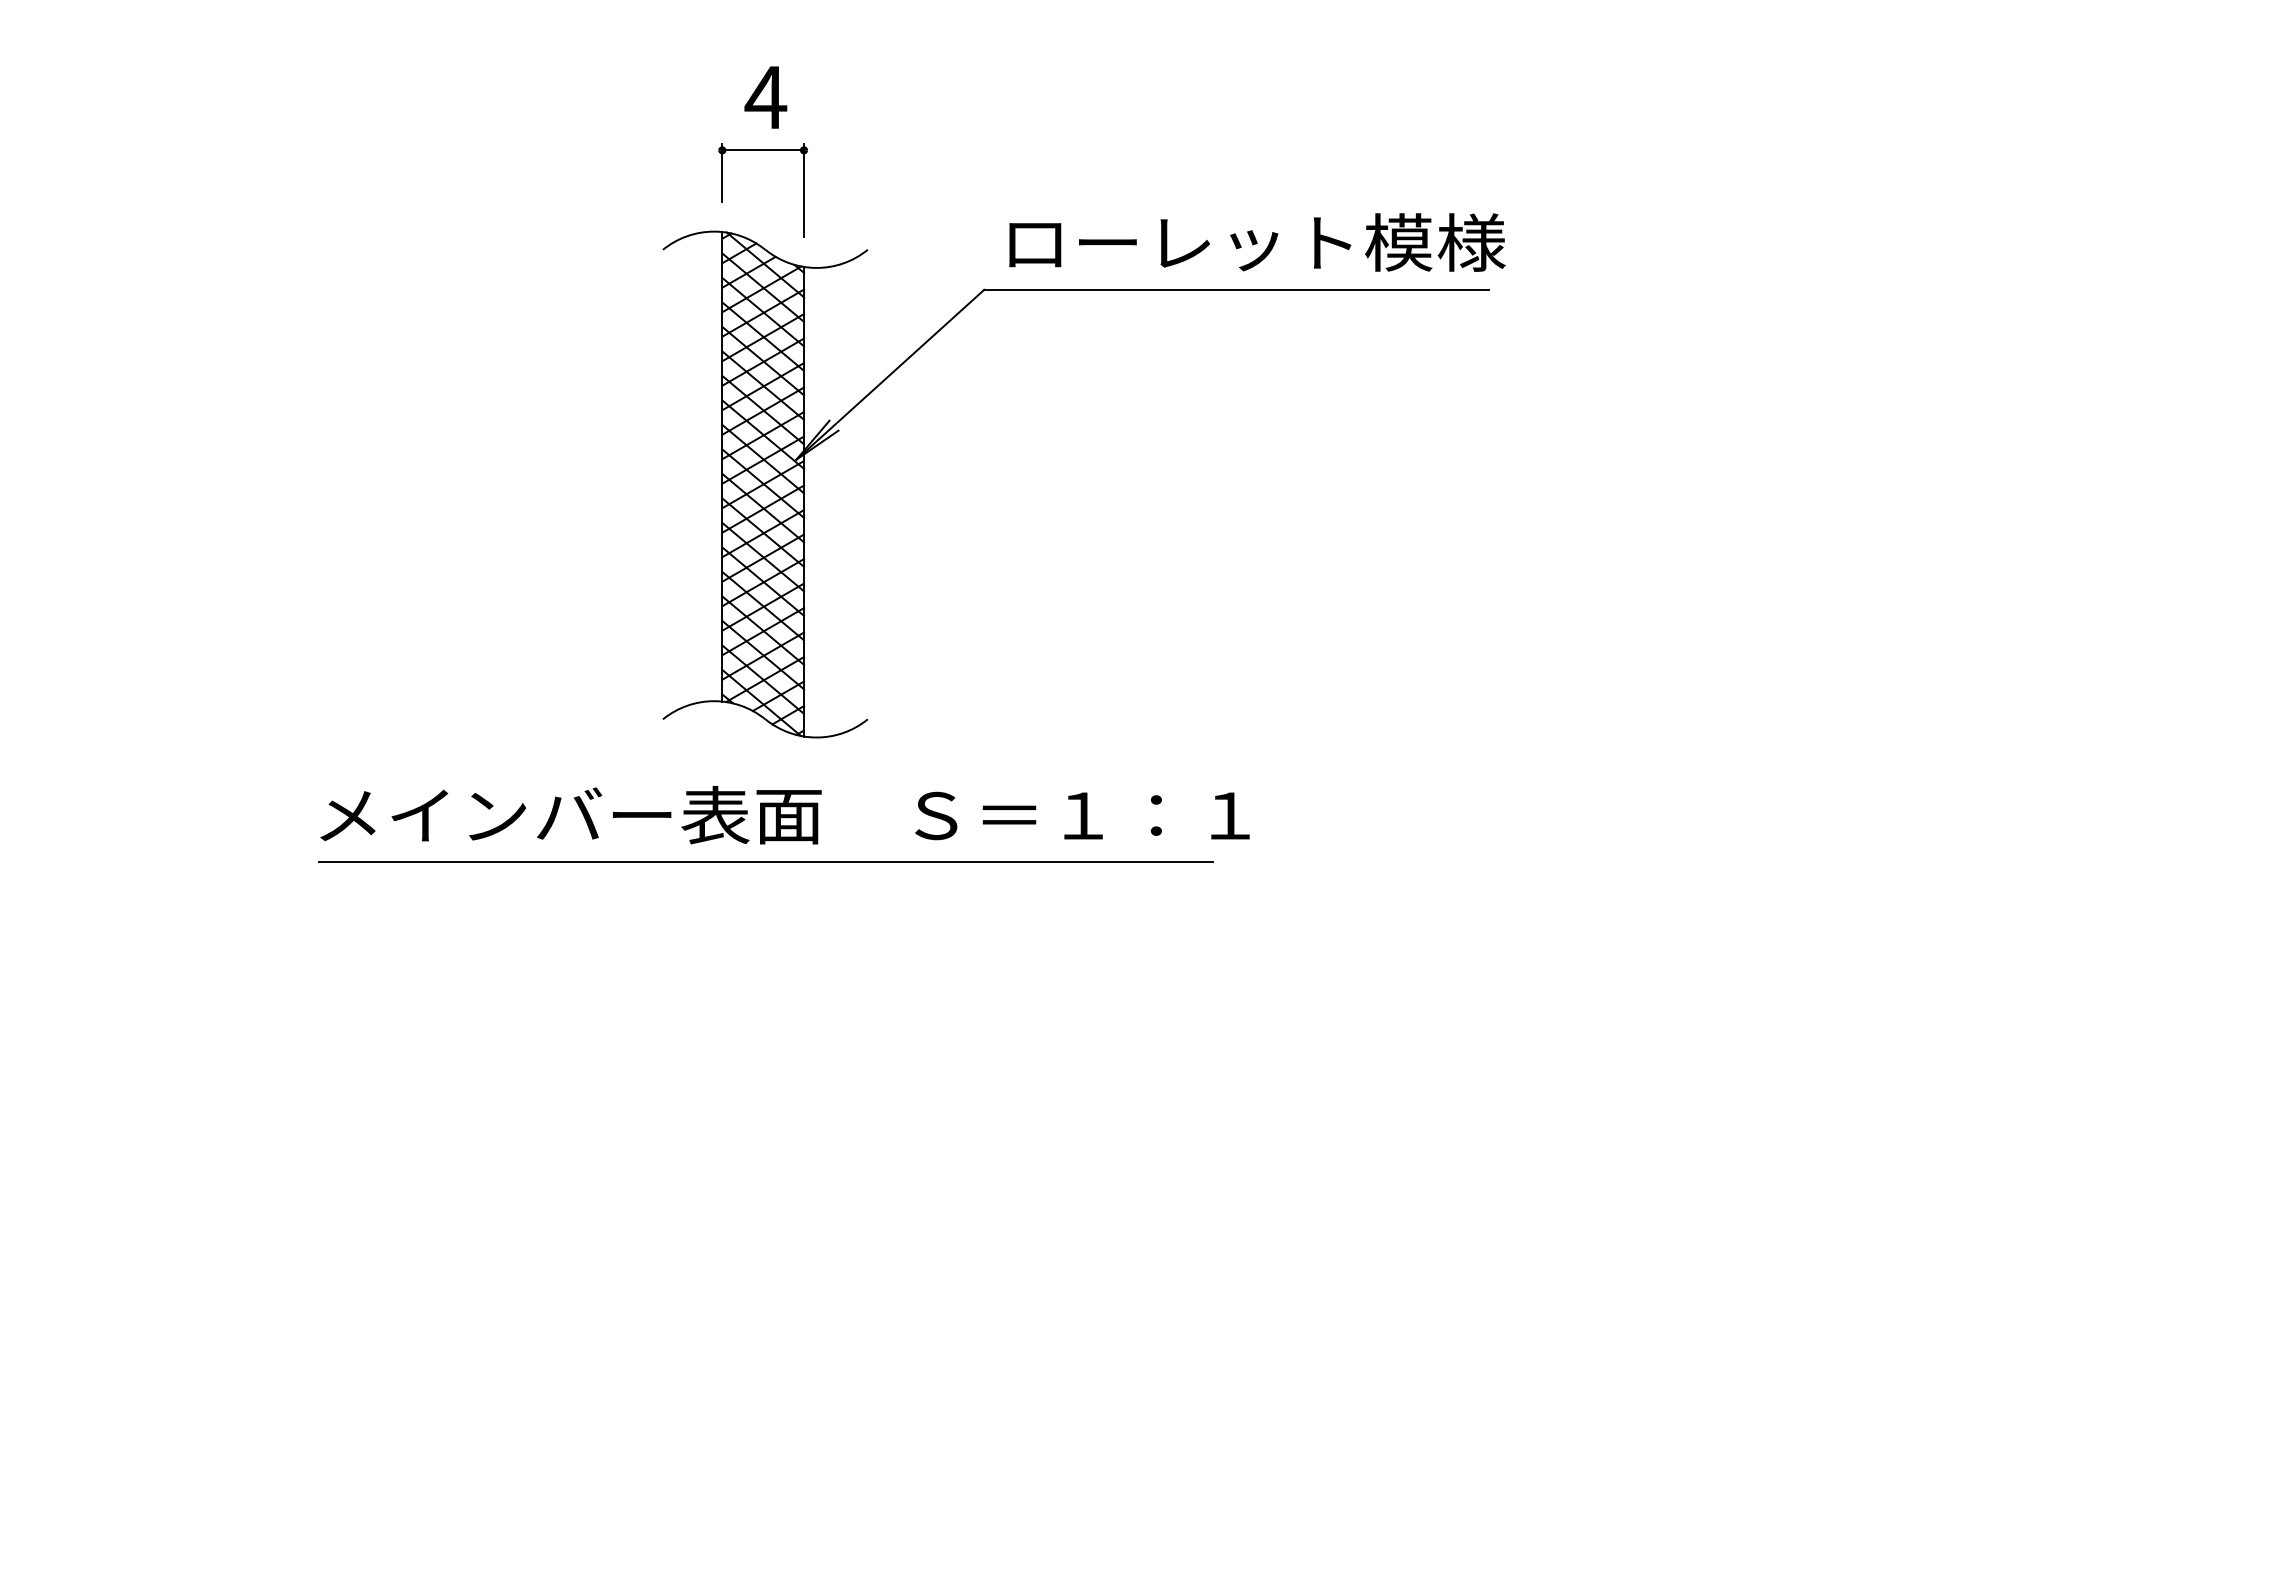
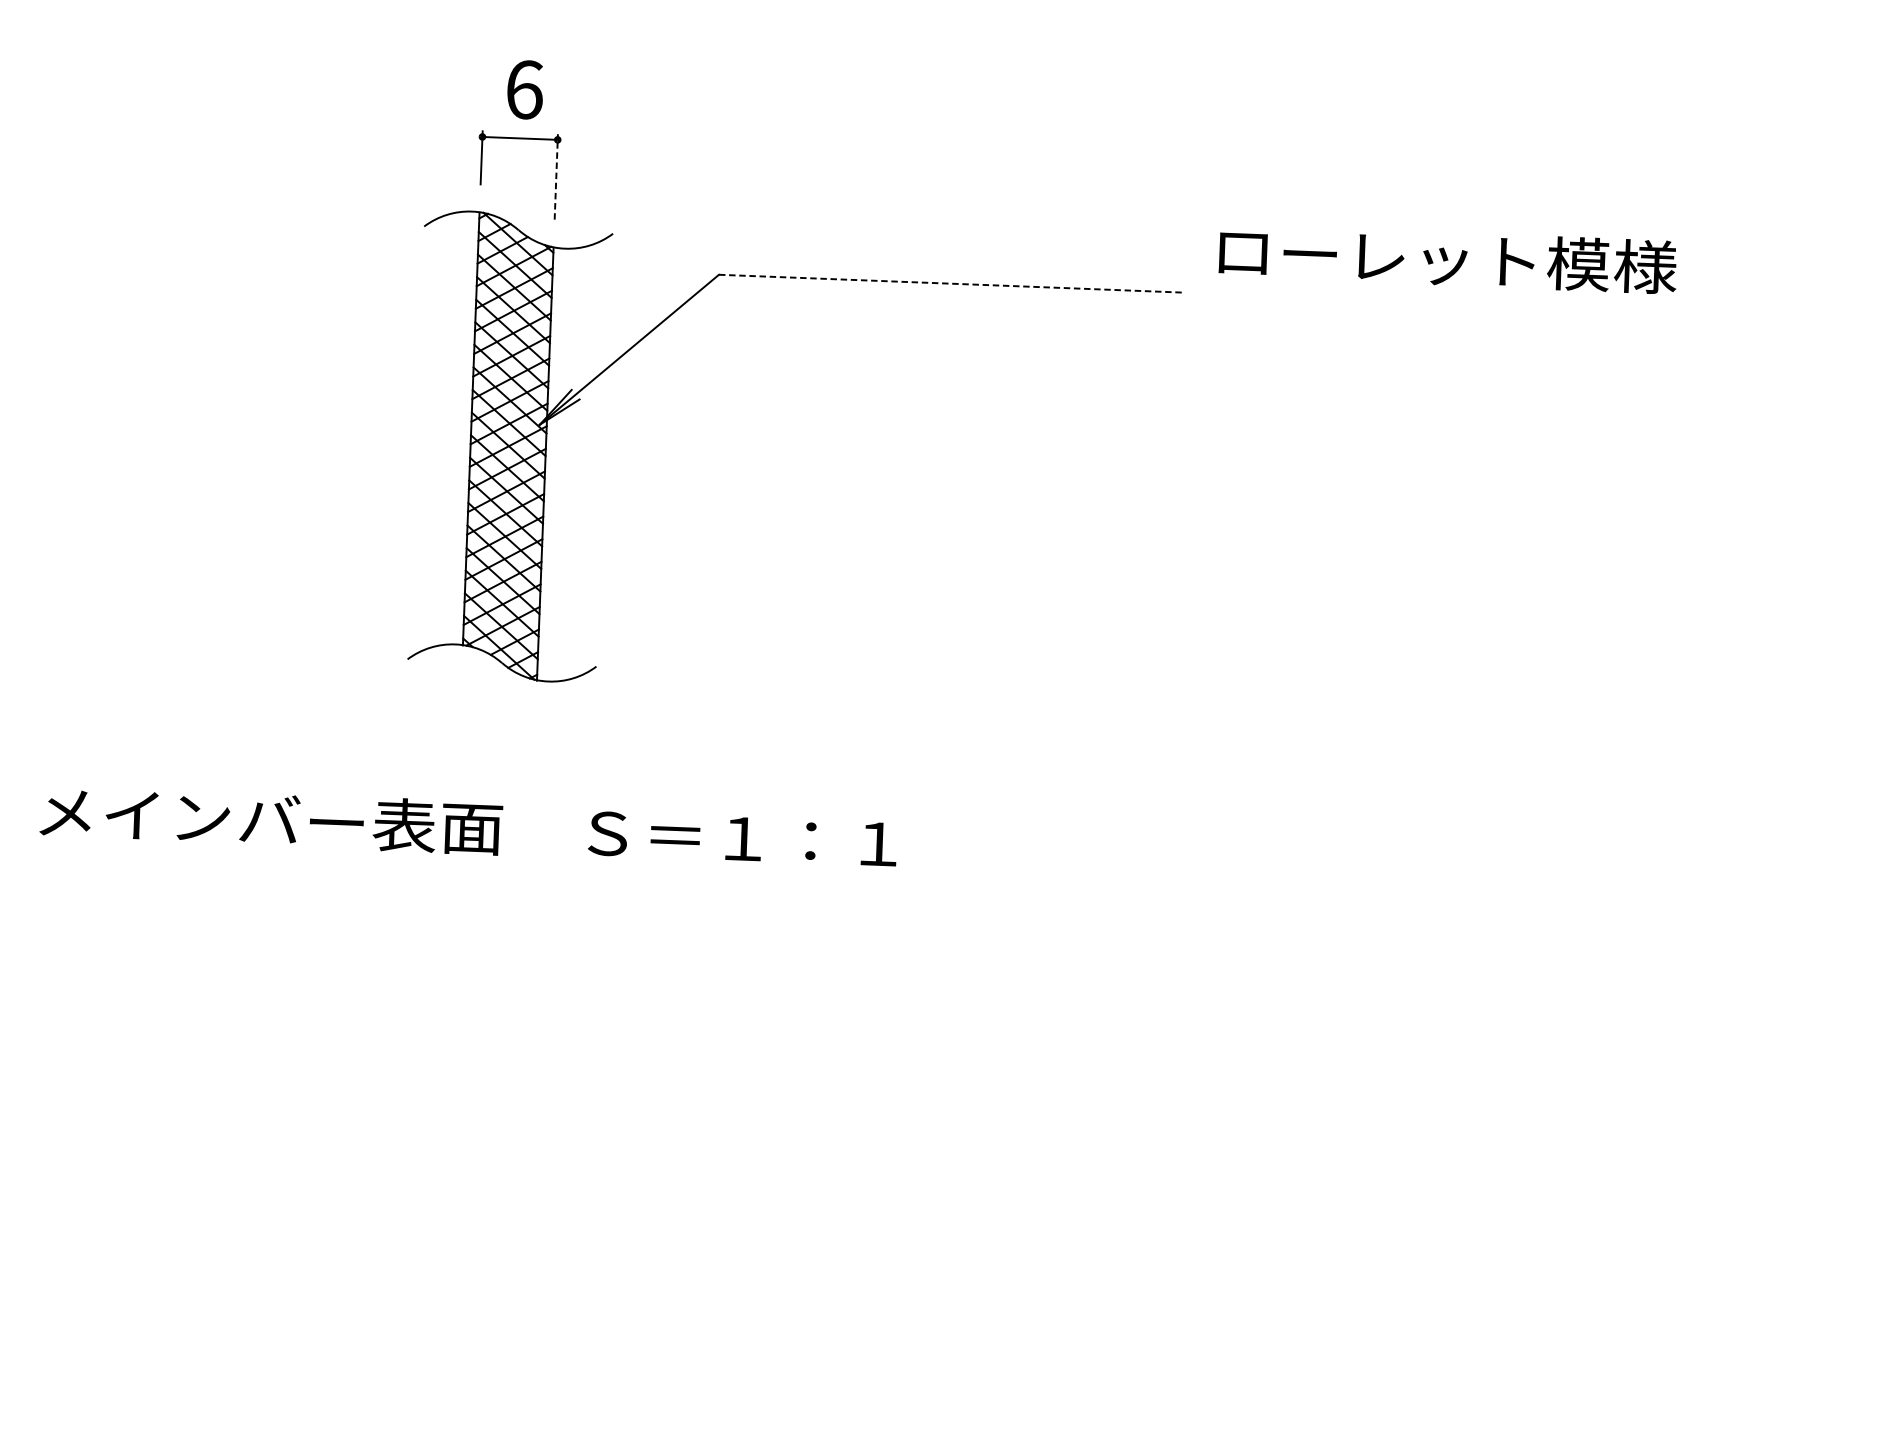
text: (765, 97) -> (524, 89), 4 -> 6
line: (804, 190) -> (556, 176), solid -> dashed
text: (1257, 242) -> (1448, 259), moved
line: (1237, 289) -> (952, 283), solid -> dashed
text: (784, 815) -> (468, 828), moved
line: (765, 861) -> (497, 794), removed

